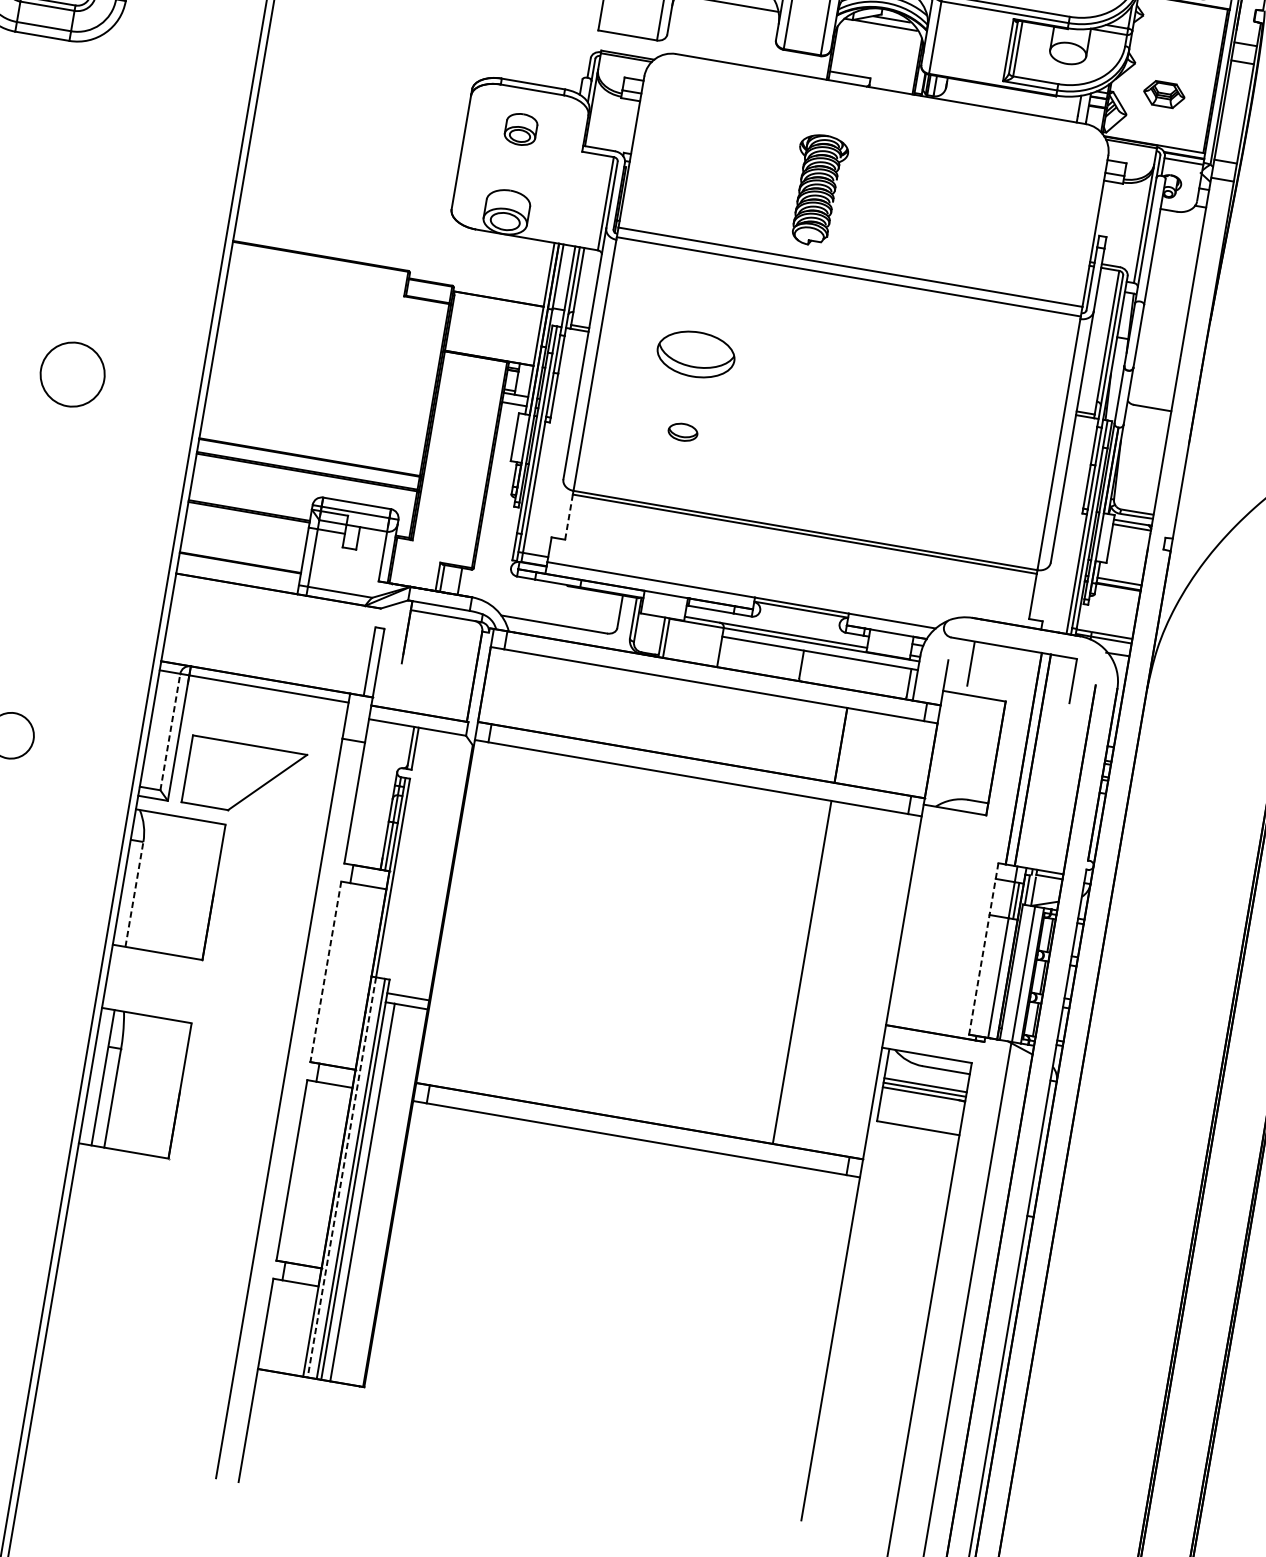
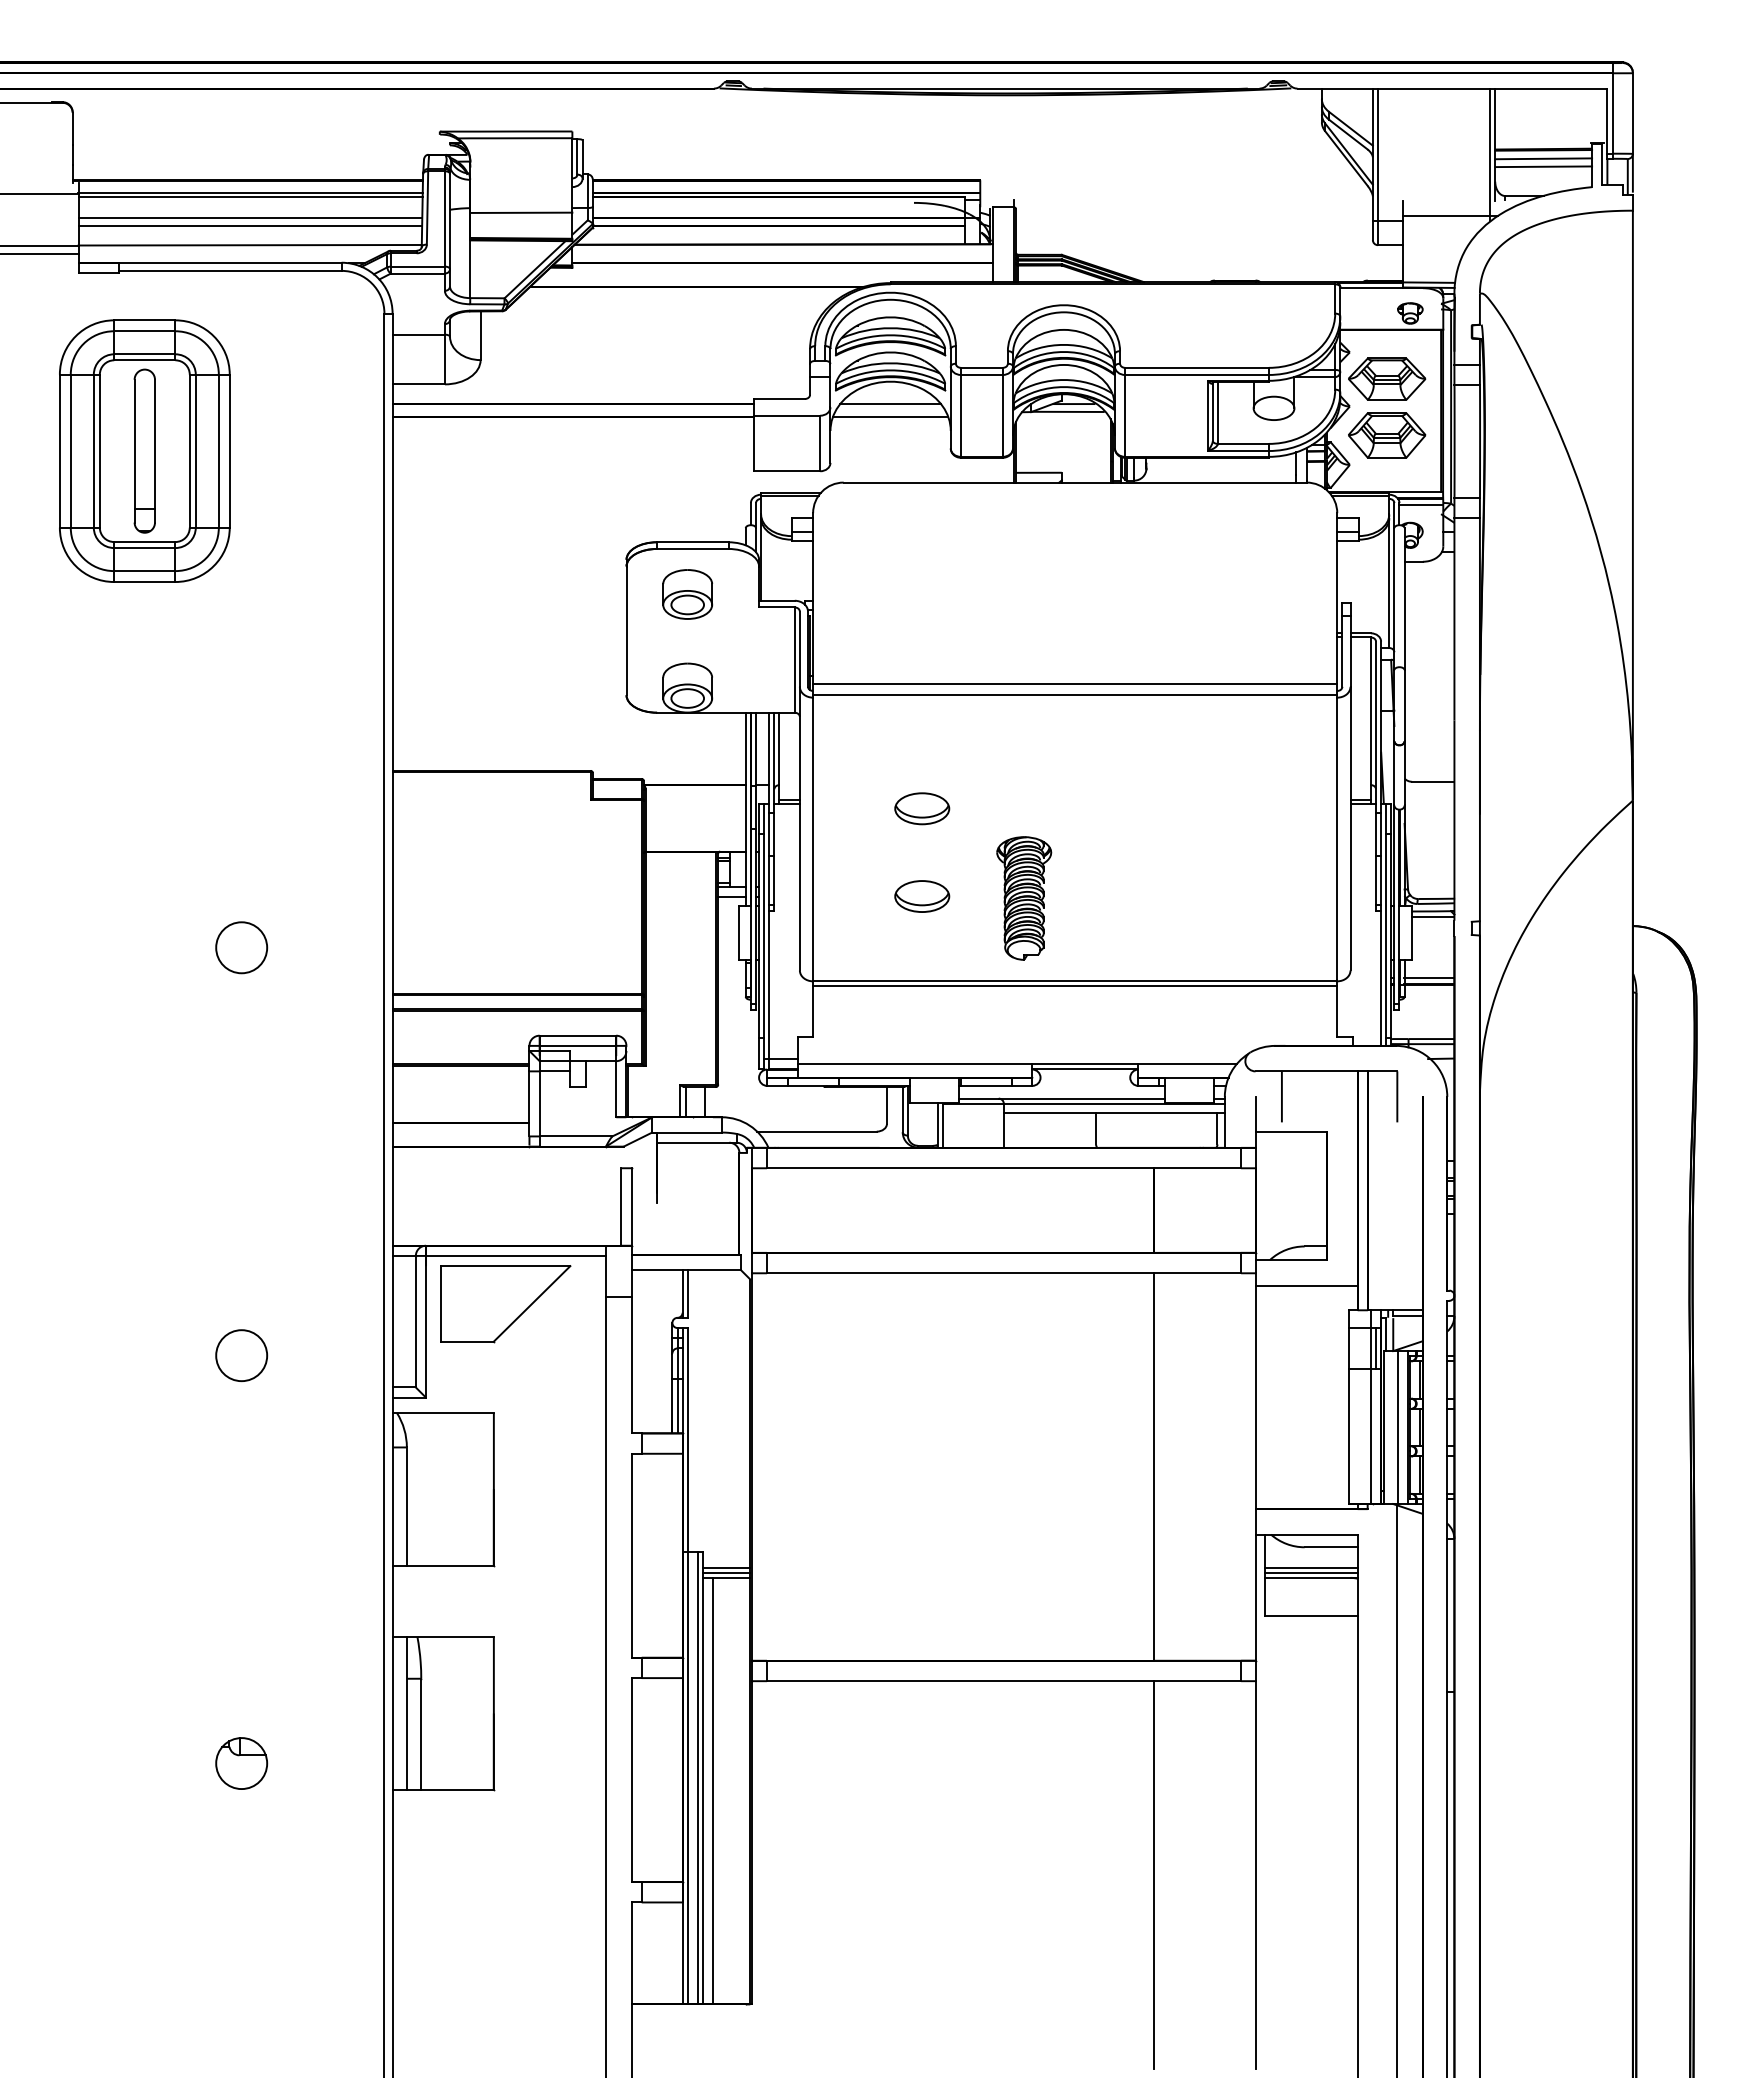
part: (1173, 44) -> (1387, 378), added
part: (1164, 94) -> (1387, 435), size x1.67
part: (520, 129) -> (687, 594), size x1.43
part: (817, 190) -> (1024, 898), moved
part: (696, 354) -> (922, 808), size x0.62
circle: (72, 374) -> (241, 947), size x0.71
part: (683, 432) -> (922, 896), size x1.67
line: (569, 517) -> (813, 1011), dashed -> solid
line: (170, 731) -> (415, 1321), dashed -> solid
part: (243, 779) -> (505, 1304), moved
line: (964, 834) -> (1306, 1285), added
line: (134, 894) -> (406, 1506), dashed -> solid
line: (983, 949) -> (1349, 1407), dashed -> solid
line: (325, 971) -> (631, 1555), dashed -> solid
line: (407, 1001) -> (726, 1572), added
line: (341, 1177) -> (687, 1778), dashed -> solid
line: (740, 1333) -> (1154, 1874), added

